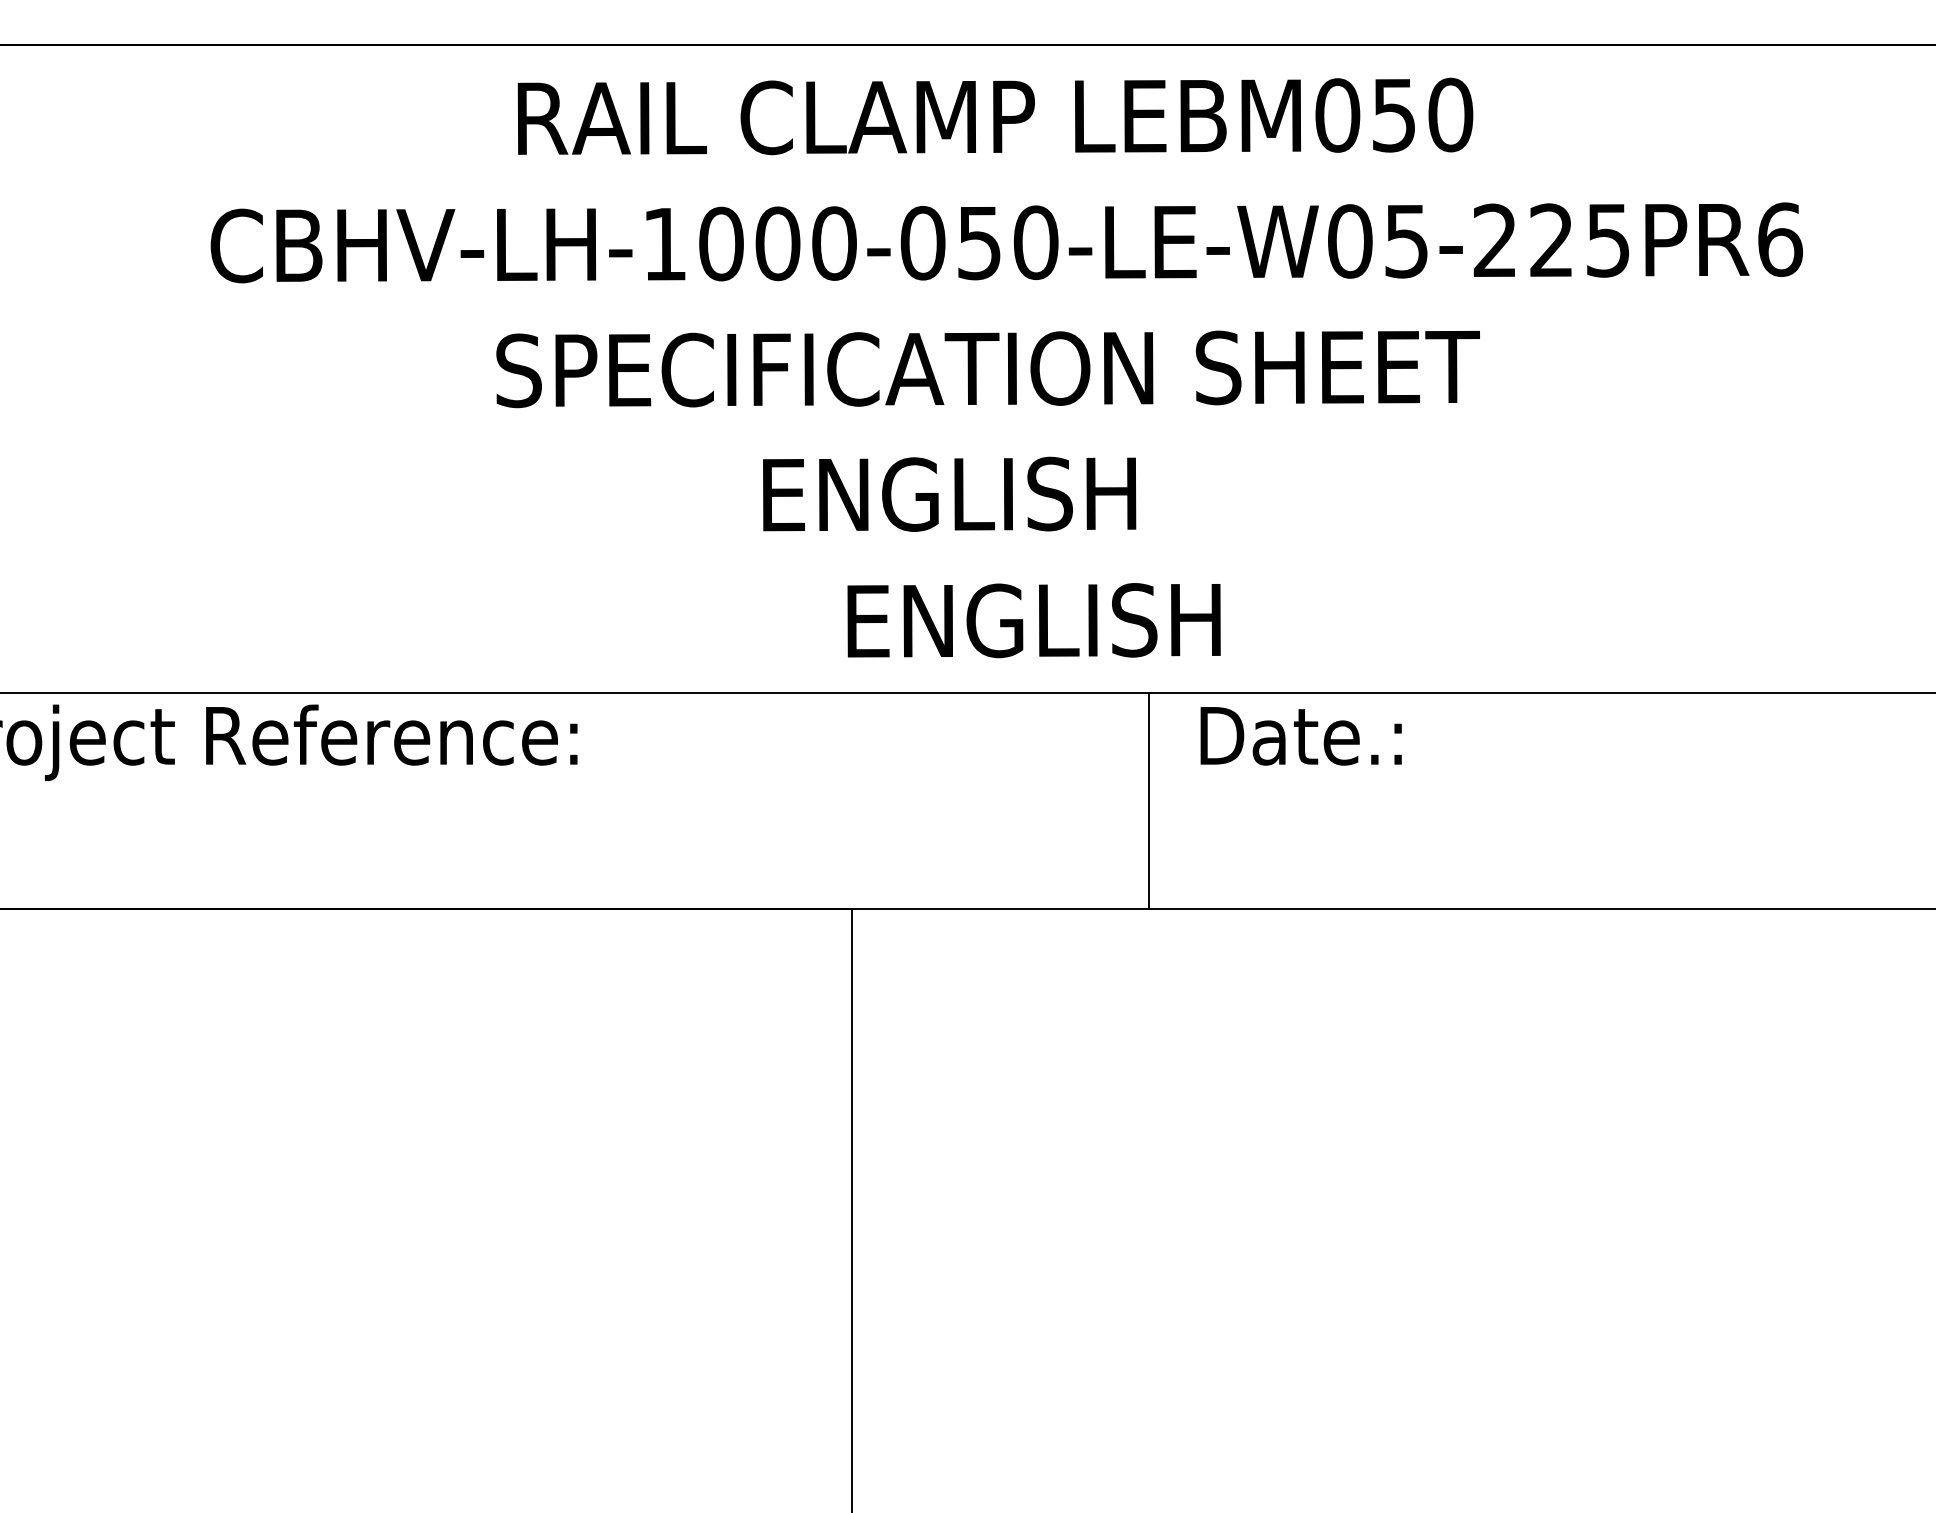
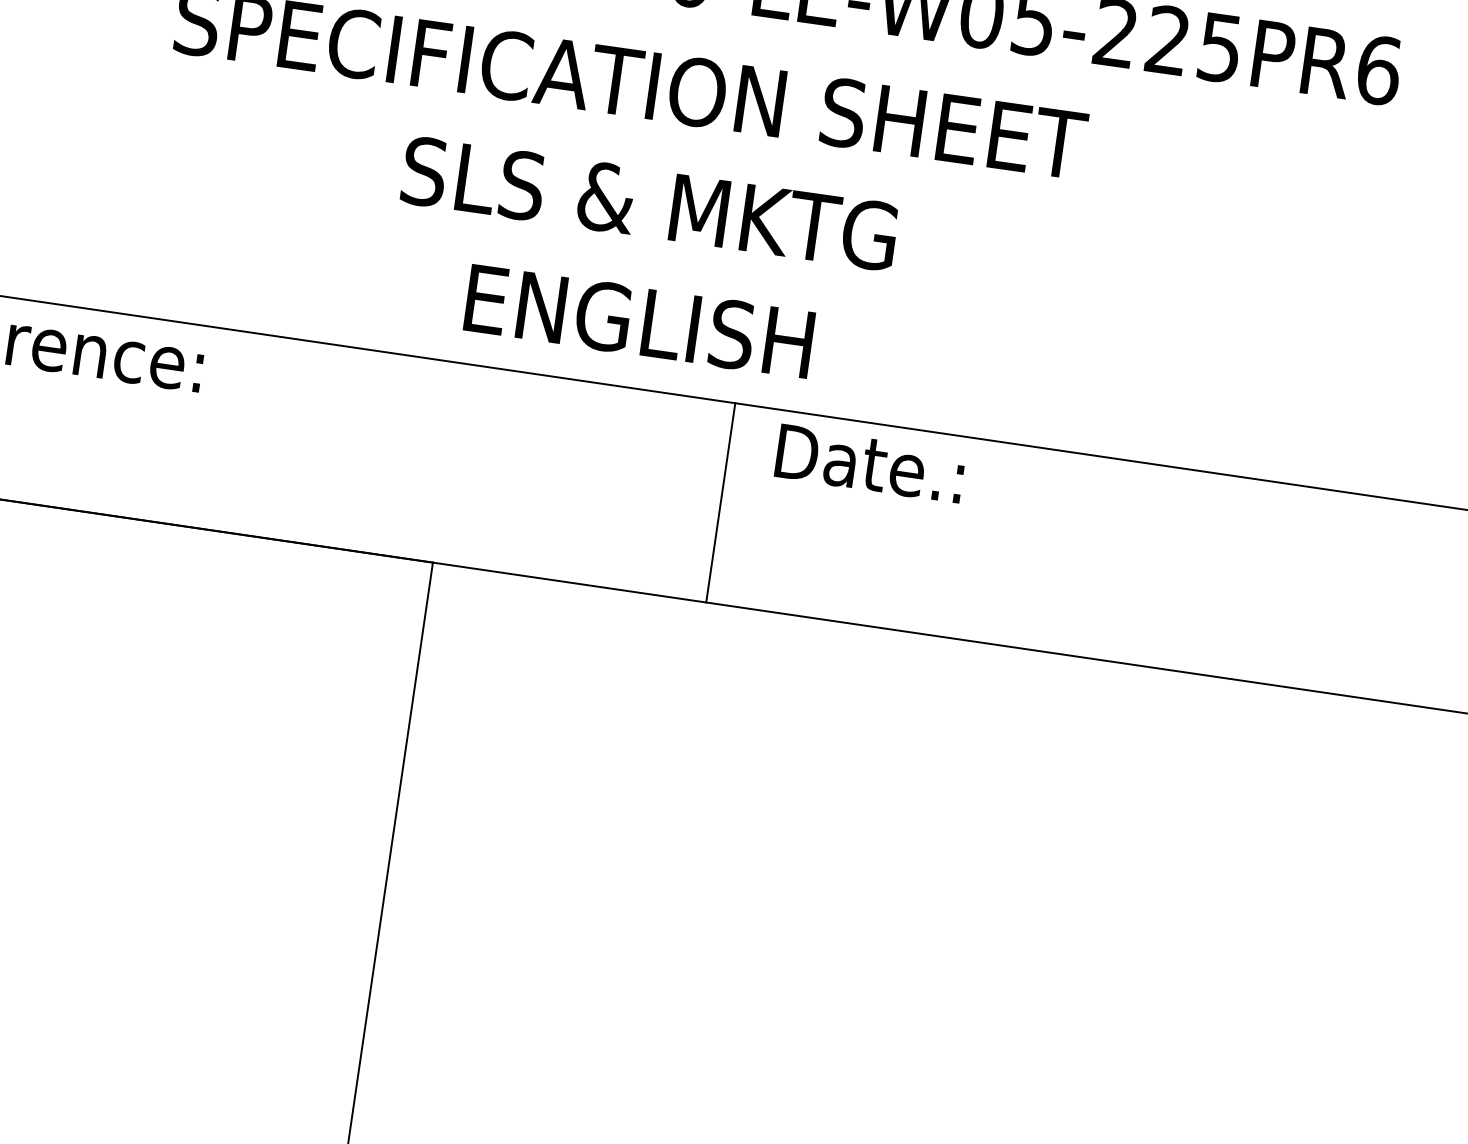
text: (1026, 493) -> (649, 203), ENGLISH -> SLS & MKTG

